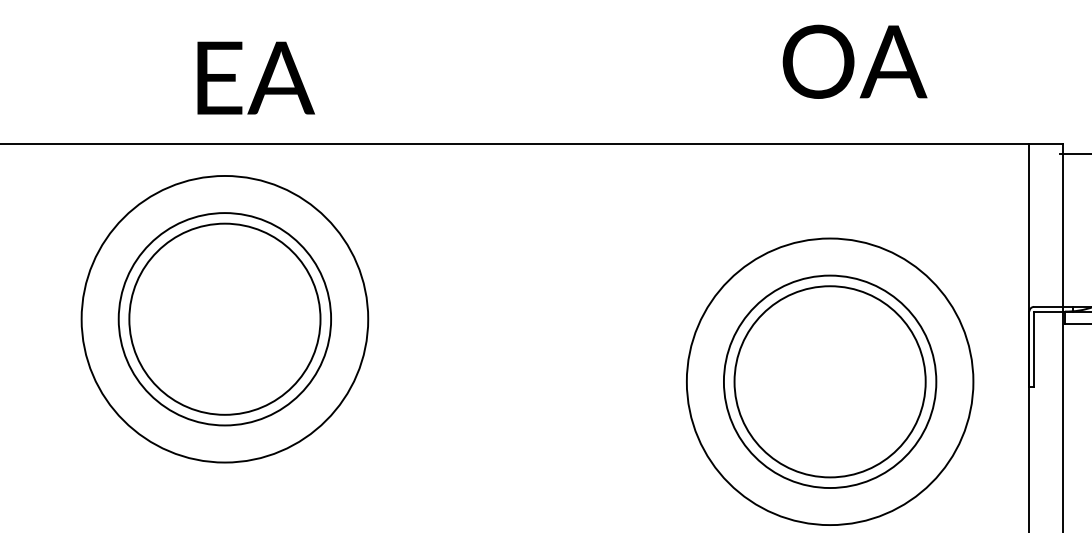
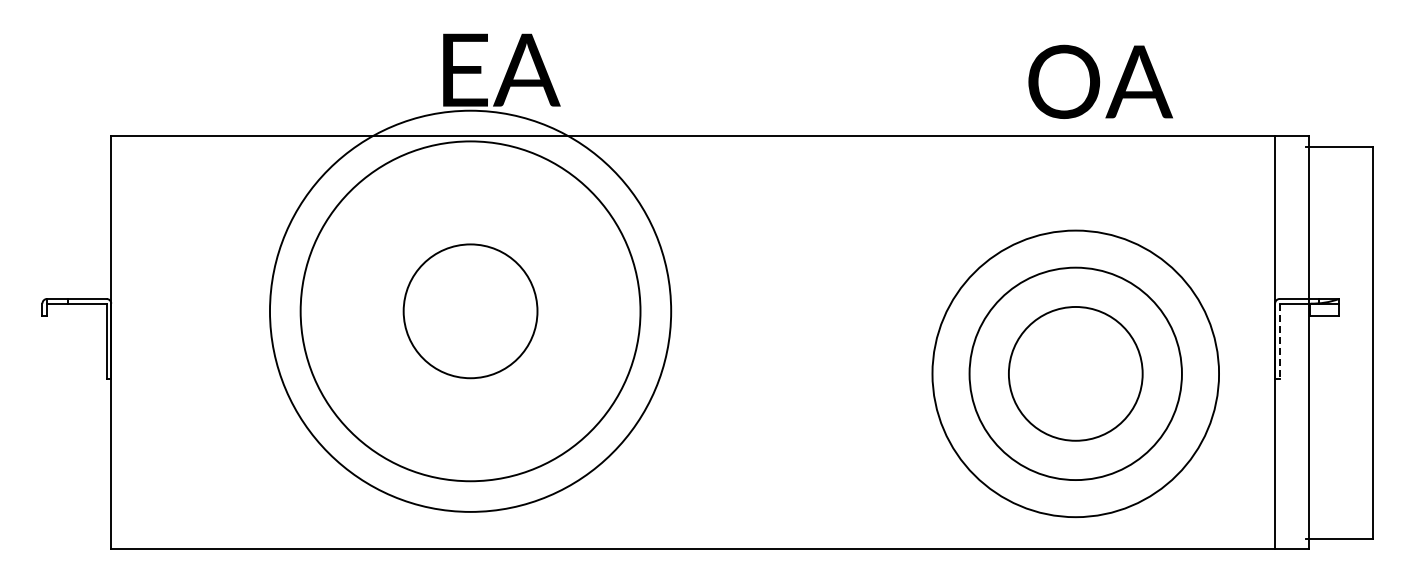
text: (854, 61) -> (1100, 81), moved
circle: (224, 318) -> (470, 310), size x0.7
circle: (224, 319) -> (470, 311), size x1.4
circle: (224, 319) -> (470, 311), size x1.6
line: (1033, 349) -> (1279, 341), solid -> dashed
circle: (829, 381) -> (1075, 373), size x0.7

